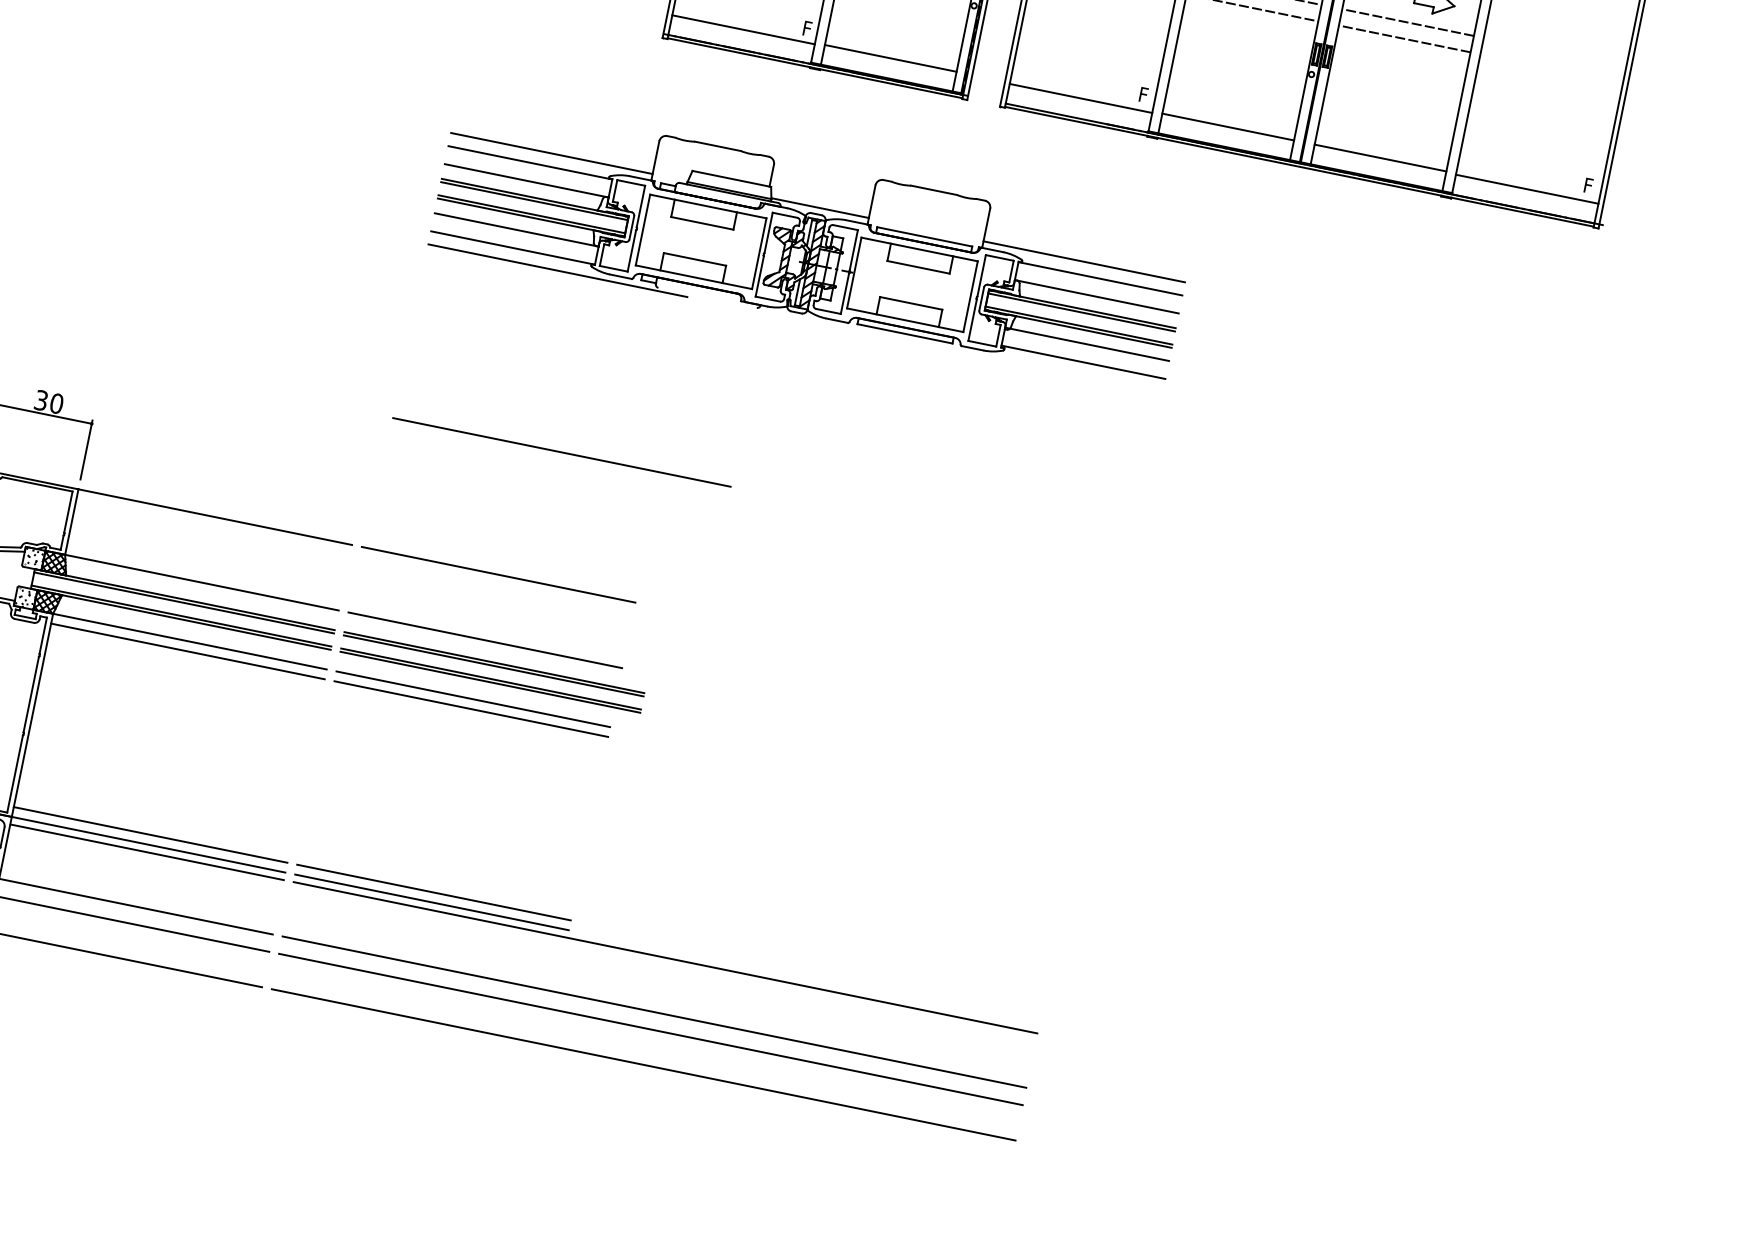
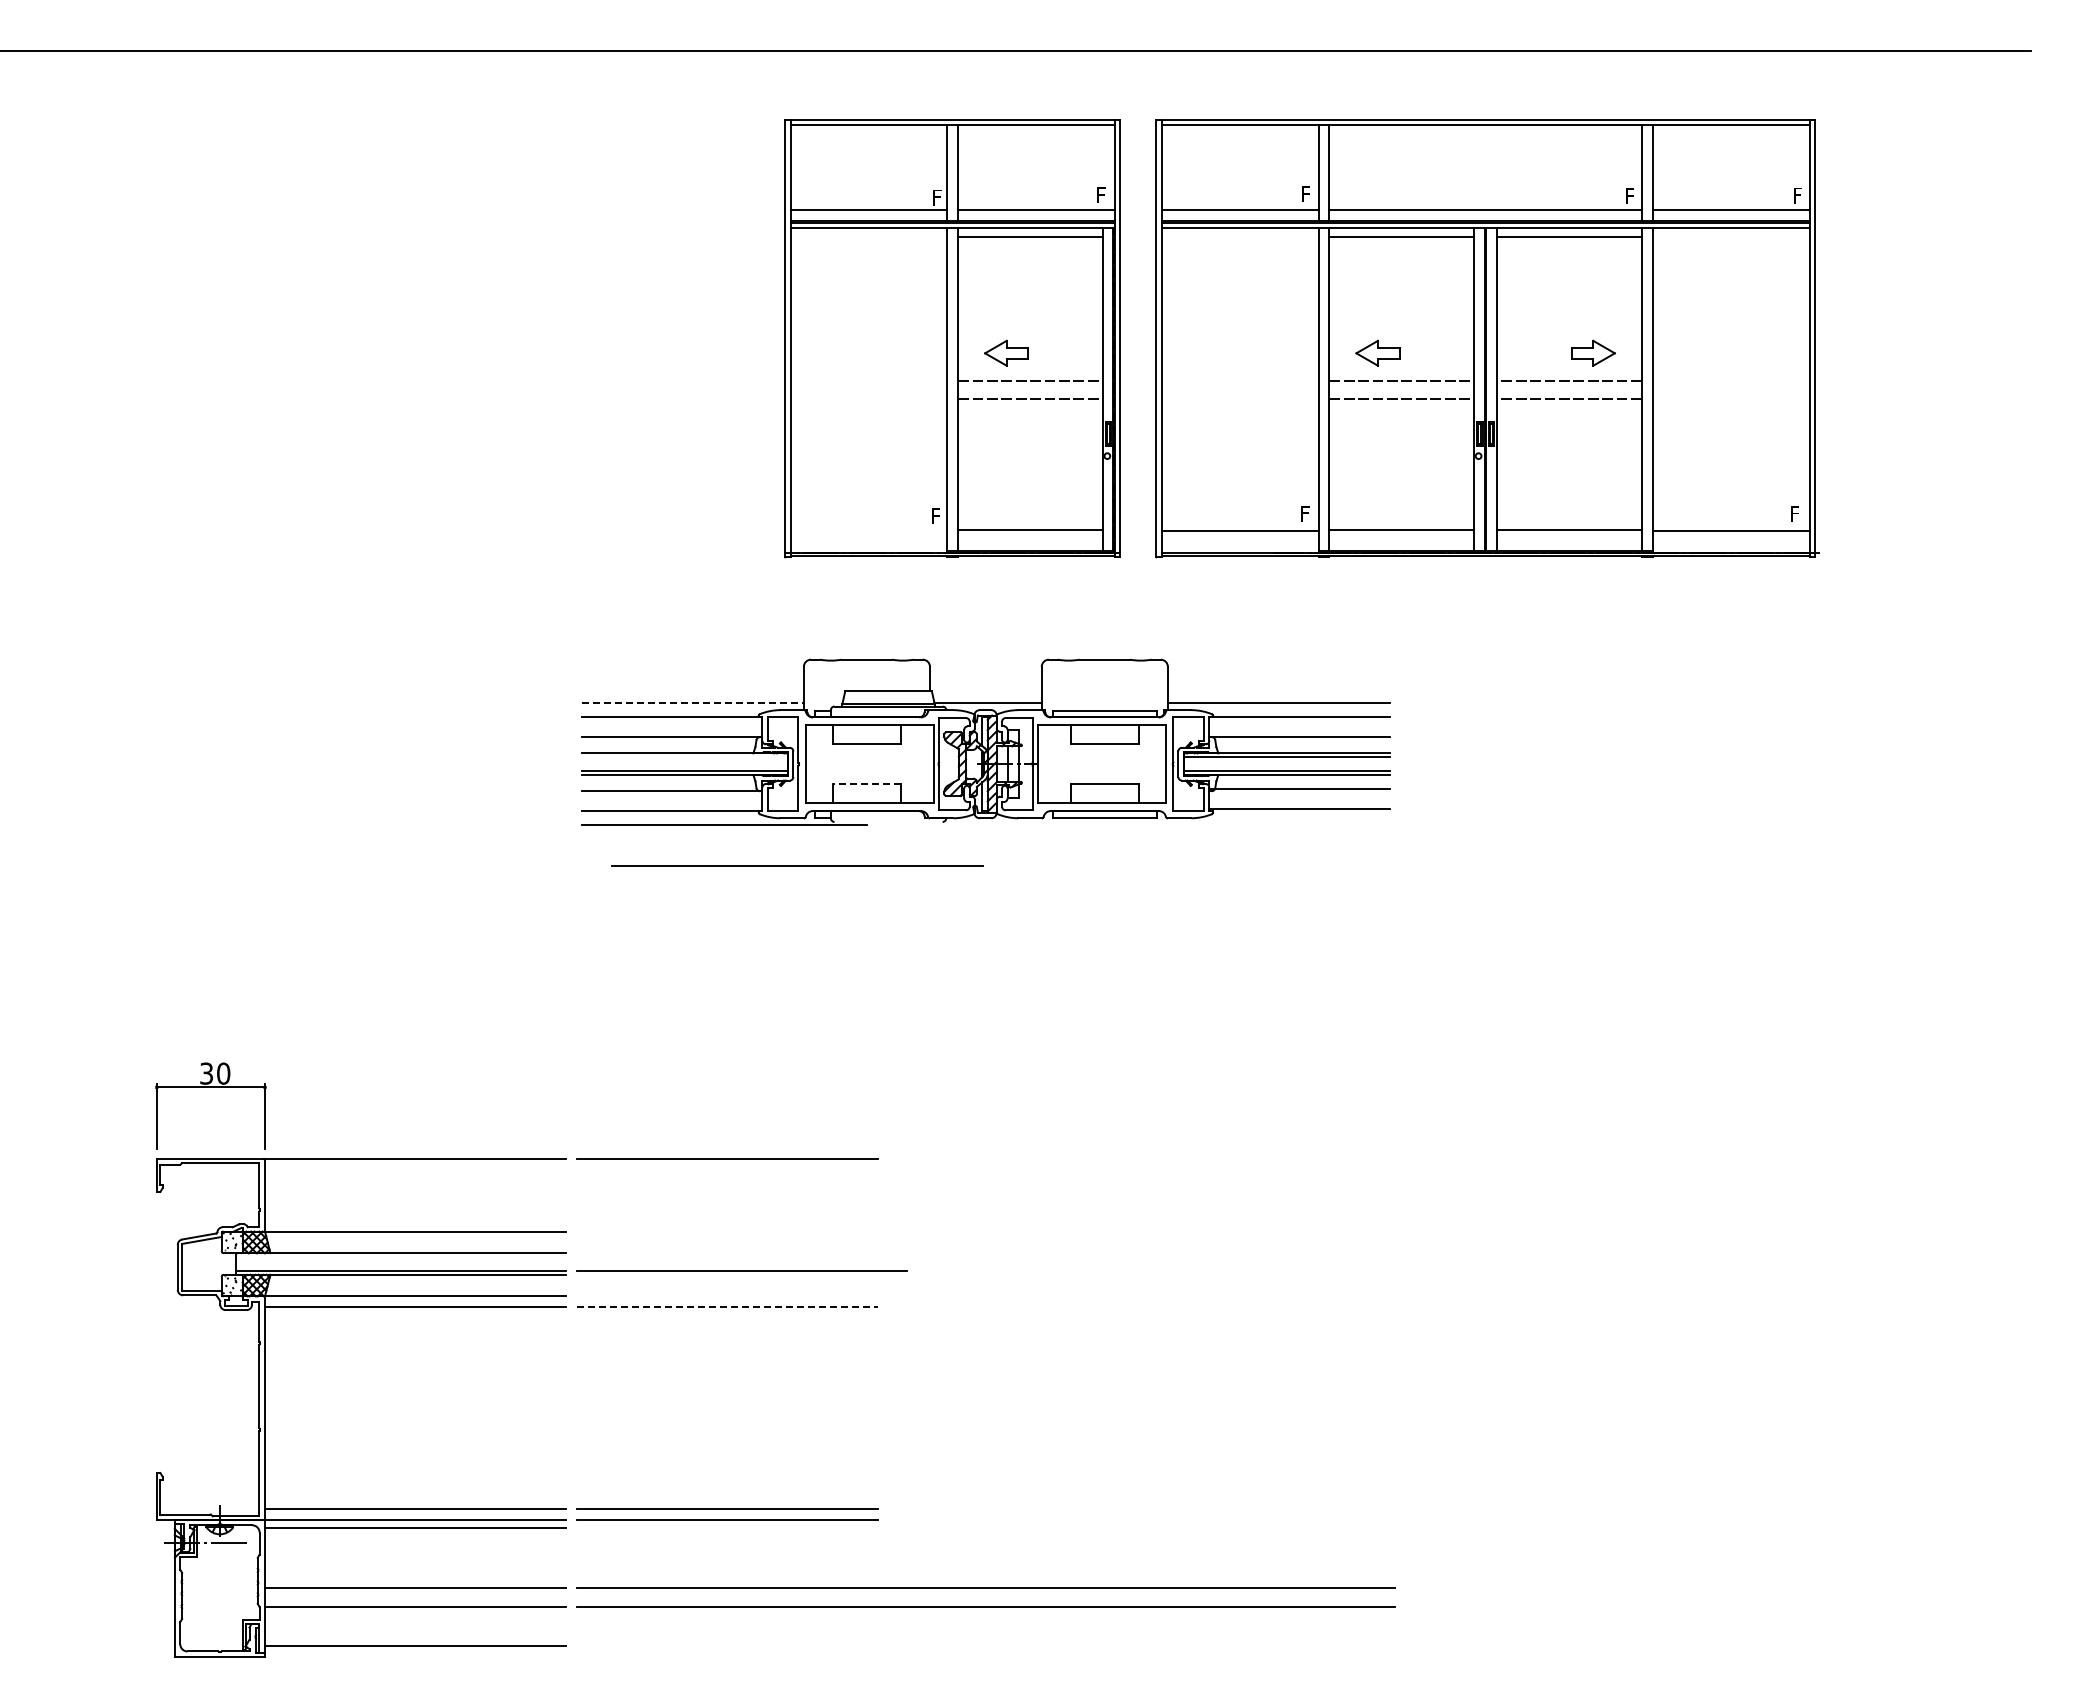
line: (743, 30) -> (868, 531), removed
line: (552, 153) -> (693, 702), solid -> dashed
line: (534, 200) -> (684, 756), removed
line: (694, 259) -> (866, 784), solid -> dashed
line: (561, 452) -> (797, 865), moved
line: (183, 602) -> (400, 1256), removed
line: (484, 640) -> (726, 1231), removed
part: (493, 663) -> (741, 1254), removed
line: (490, 681) -> (741, 1274), removed
line: (472, 699) -> (726, 1296), removed
line: (471, 709) -> (727, 1307), solid -> dashed
line: (665, 957) -> (985, 1528), removed
line: (643, 1064) -> (985, 1645), removed

